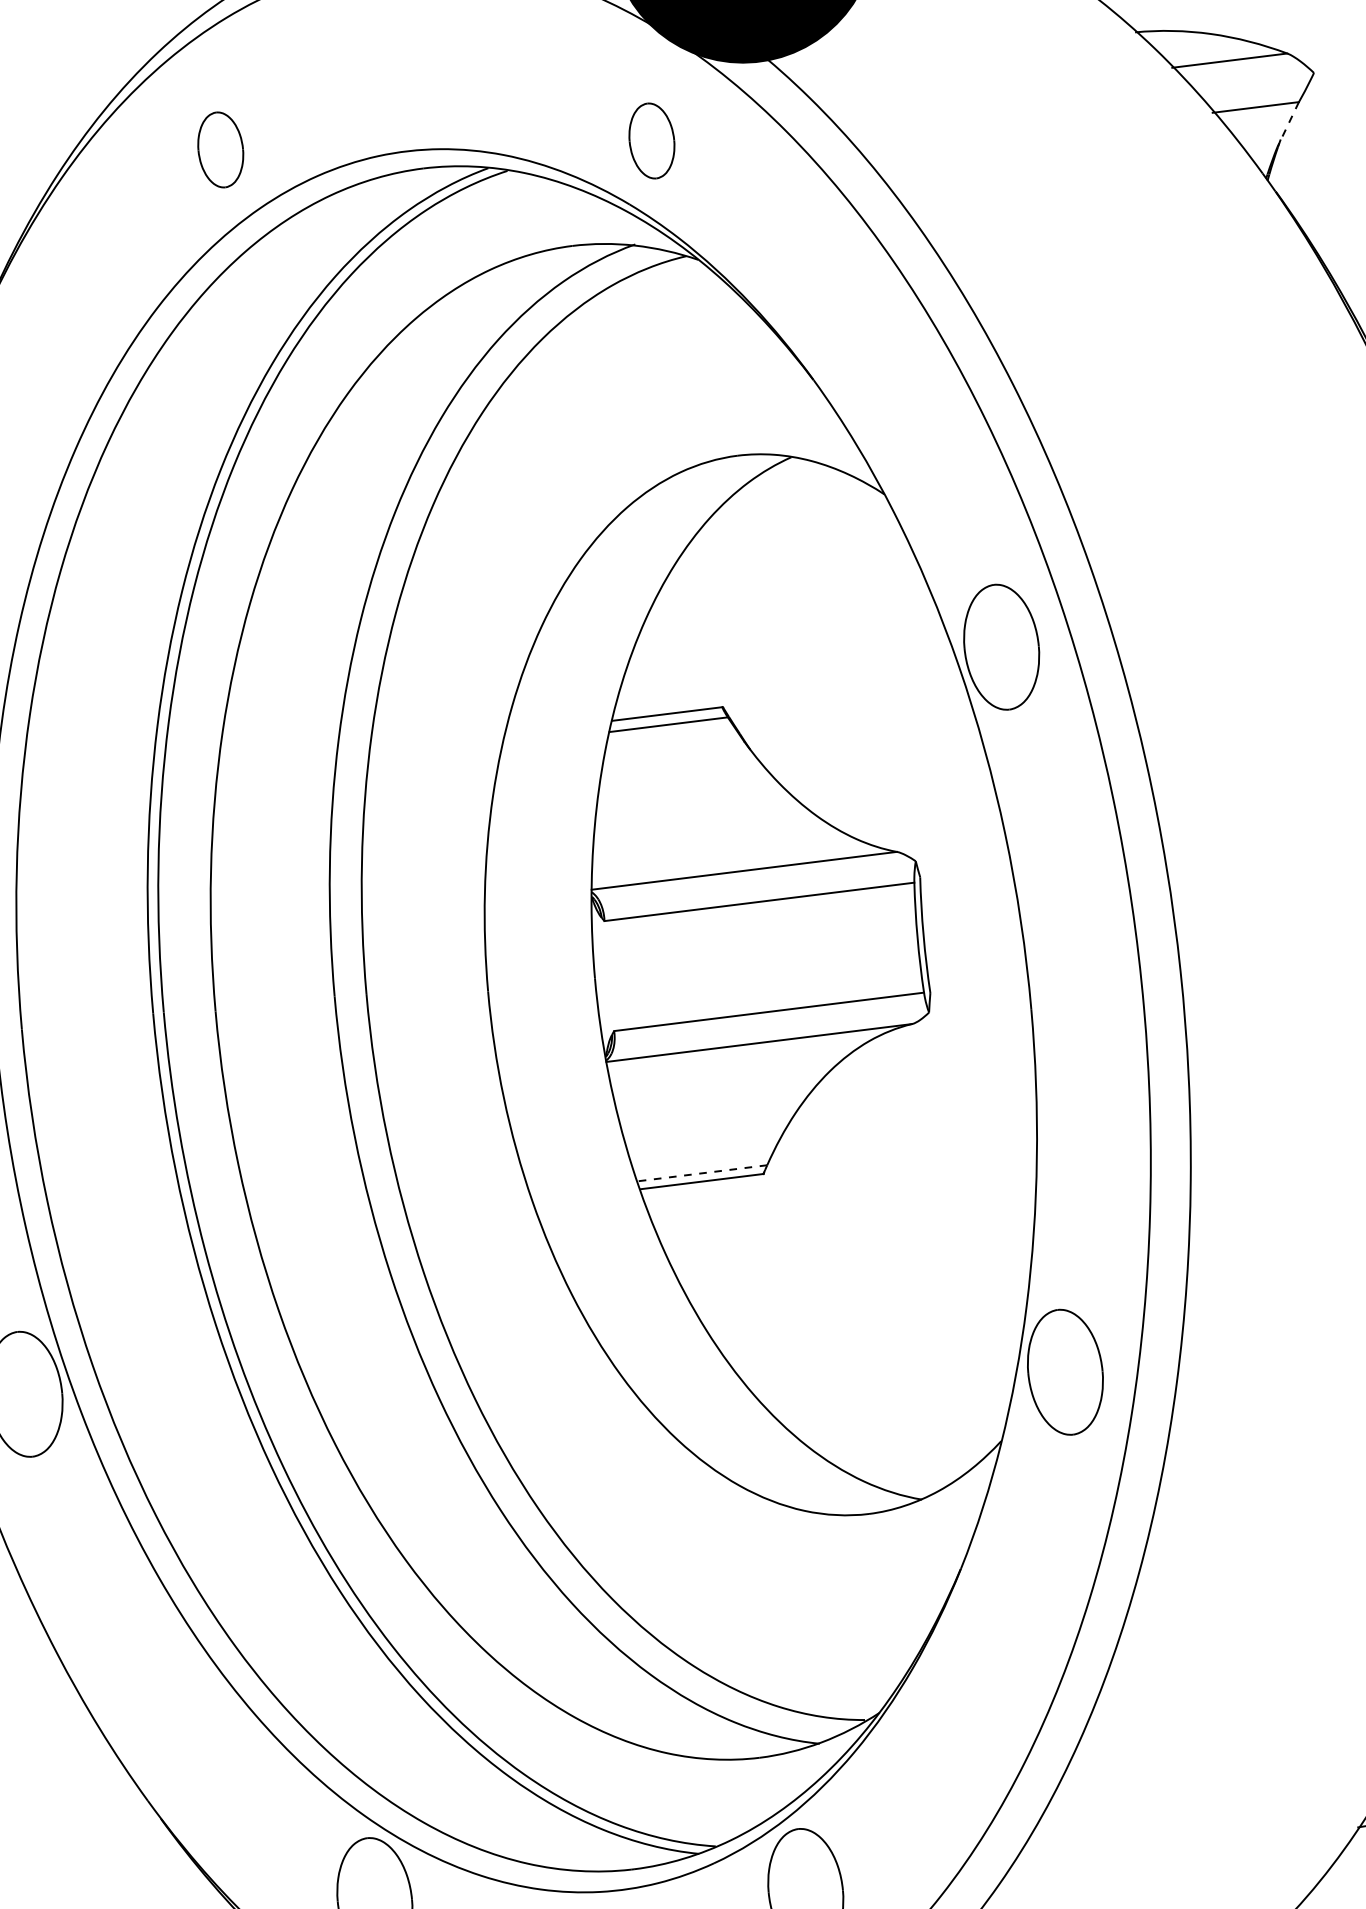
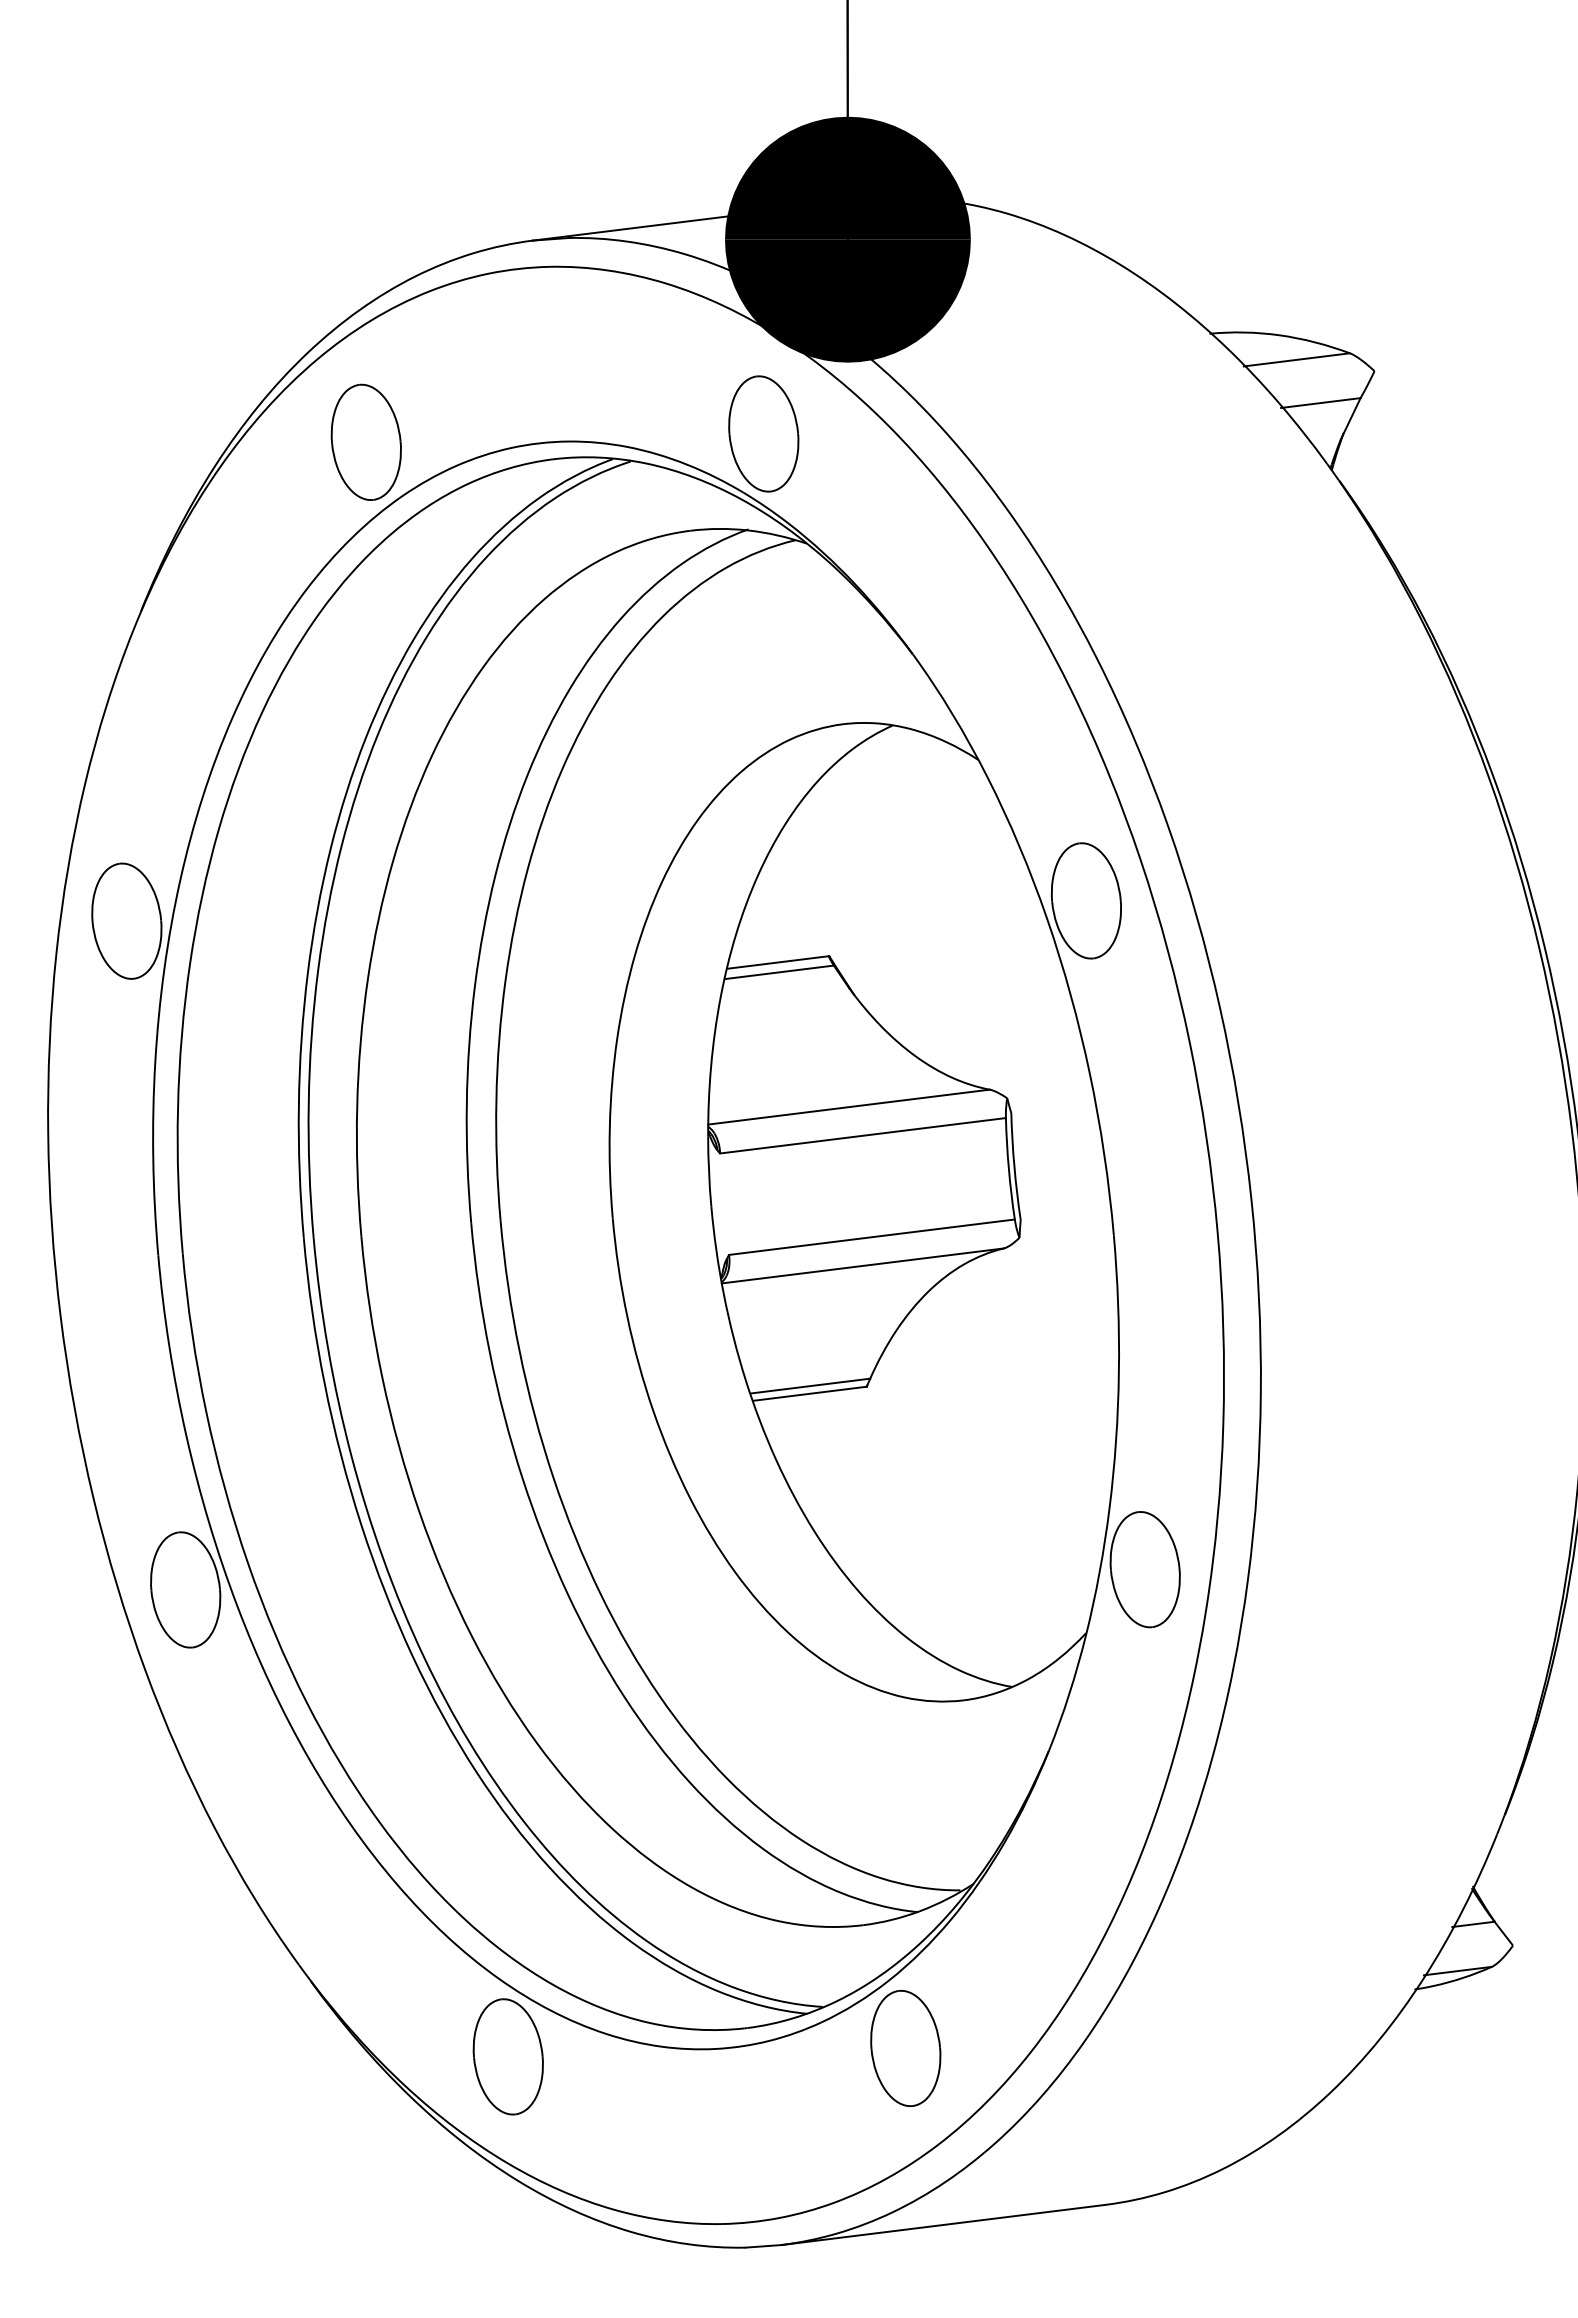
line: (1287, 125) -> (1350, 419), dashed -> solid
part: (651, 140) -> (763, 433), size x1.67
part: (220, 149) -> (365, 441), size x1.67
line: (702, 1173) -> (810, 1386), dashed -> solid

